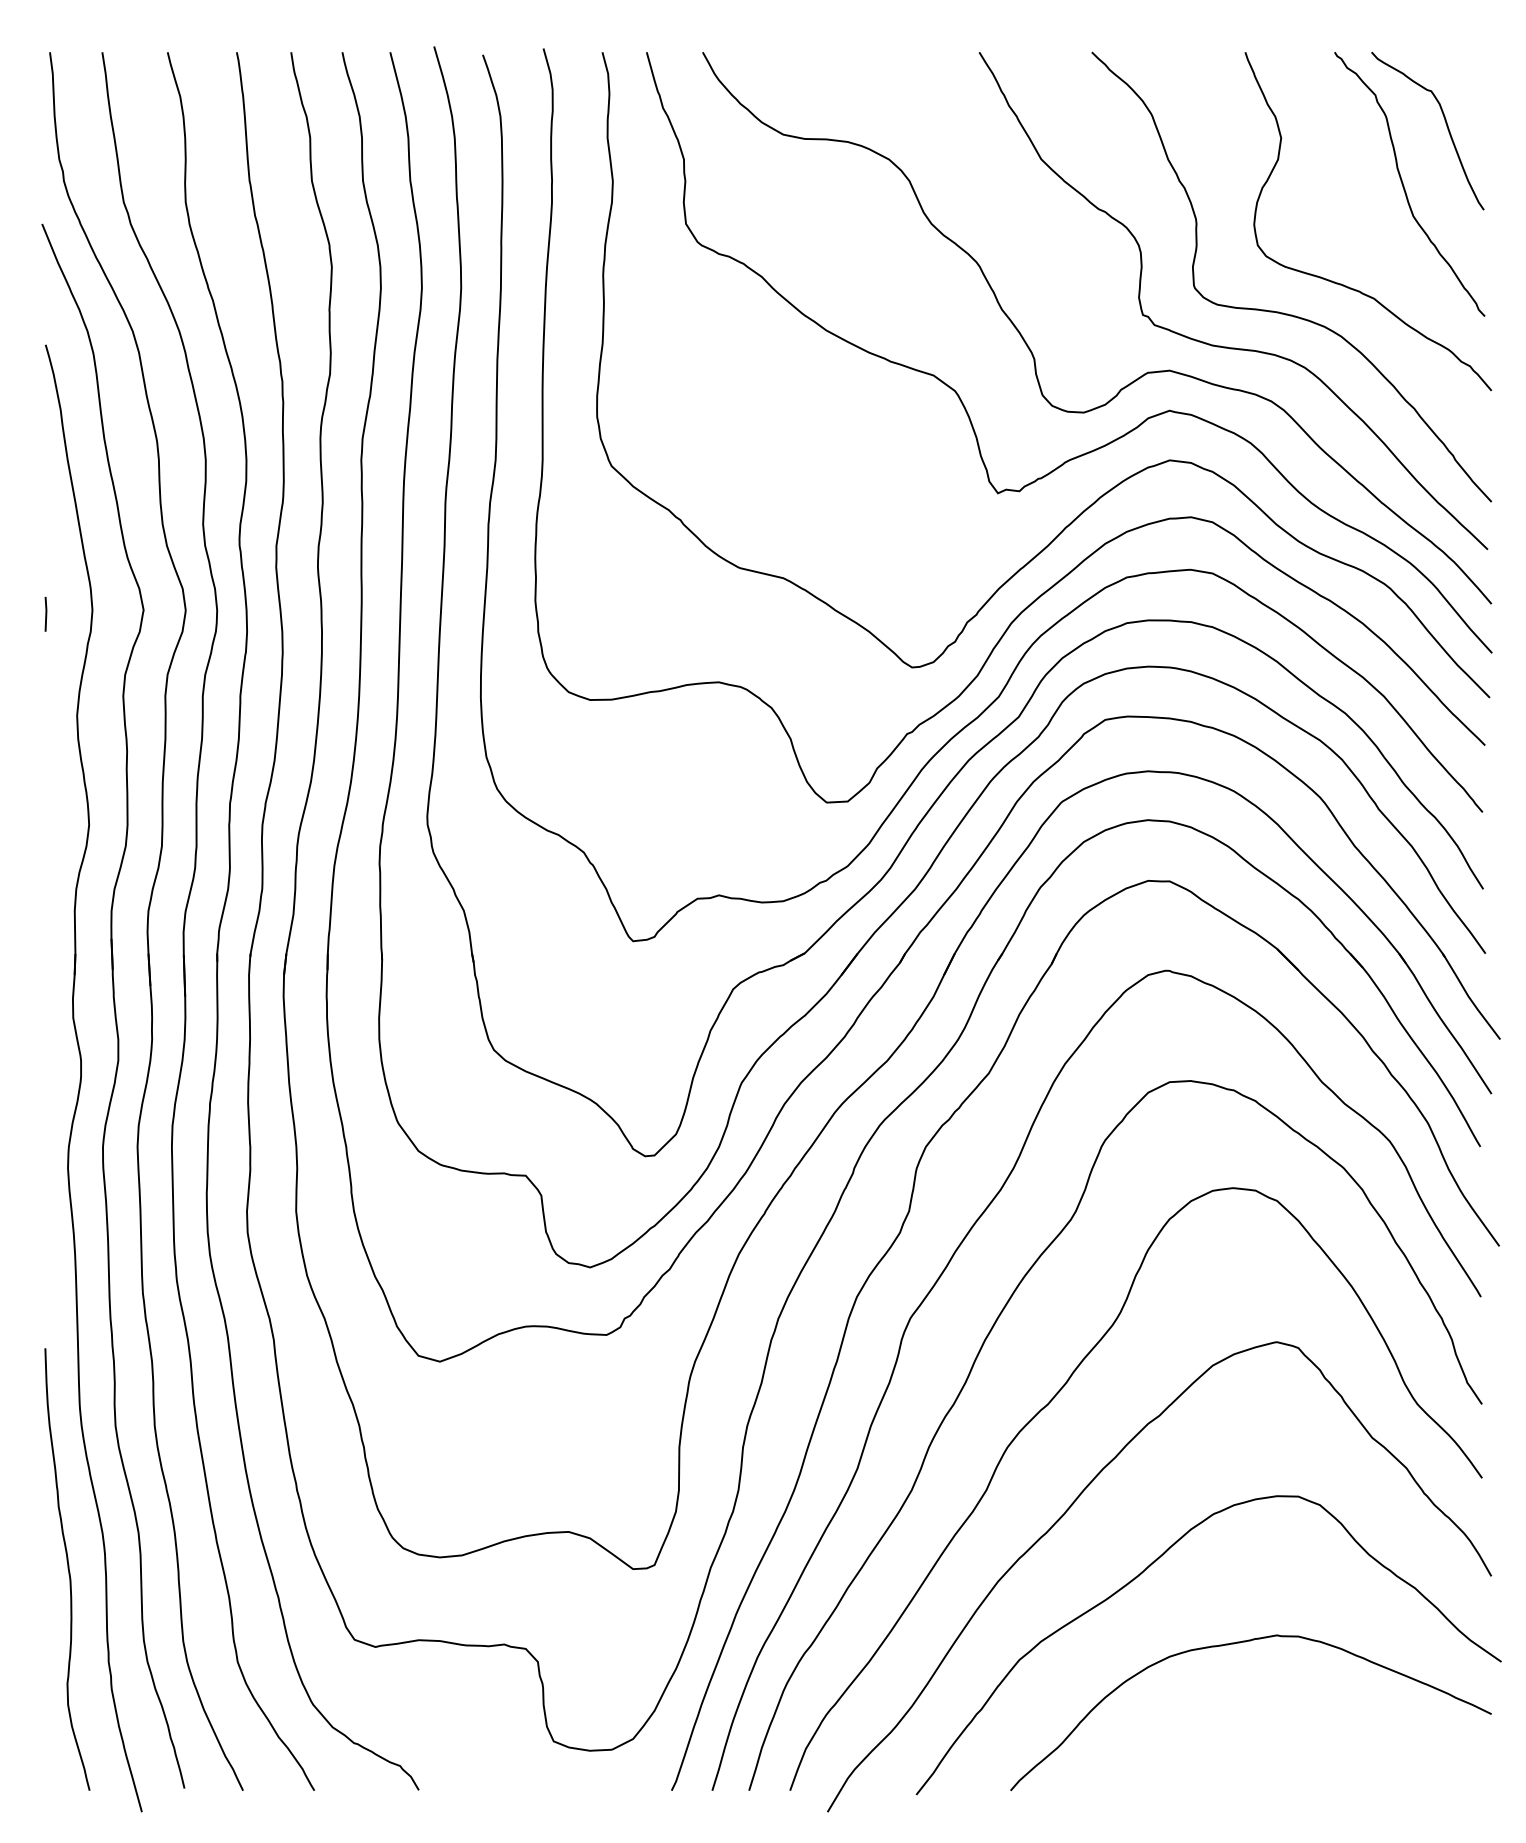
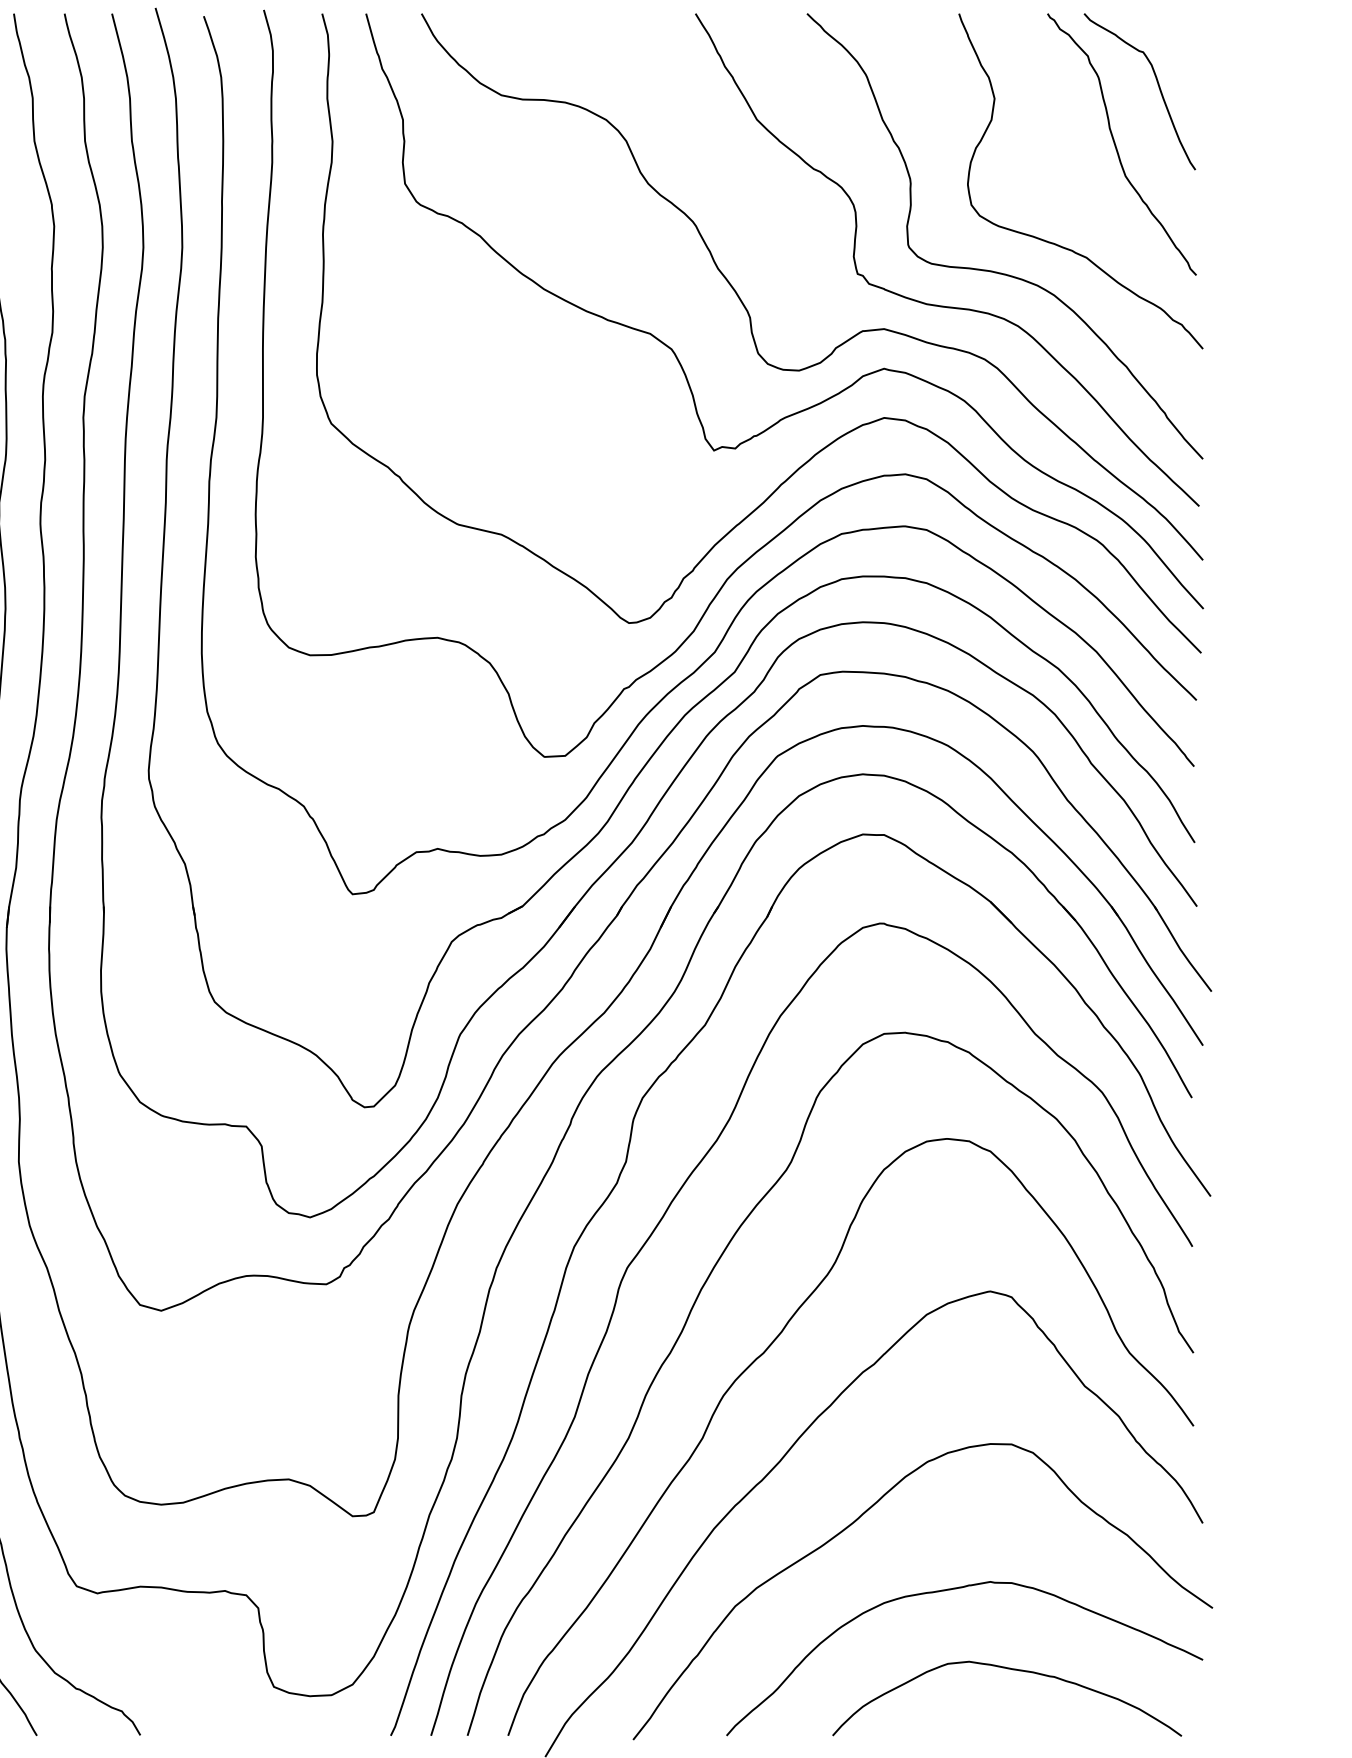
curve: (1297, 1724) -> (1010, 1670), added

